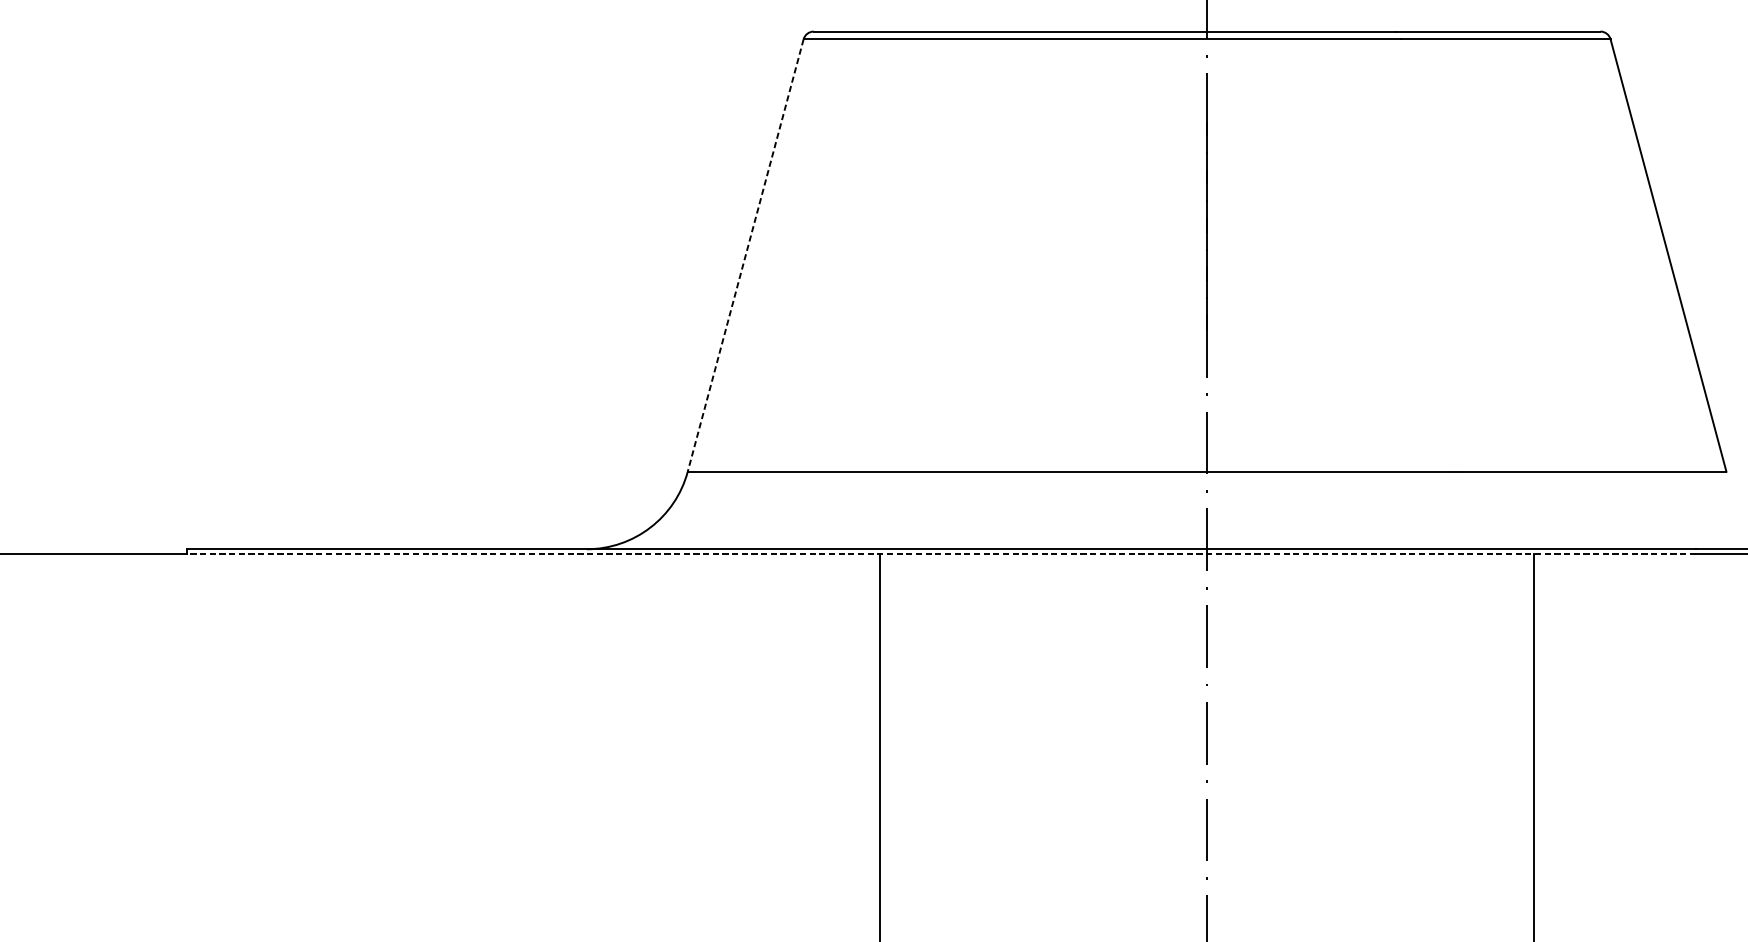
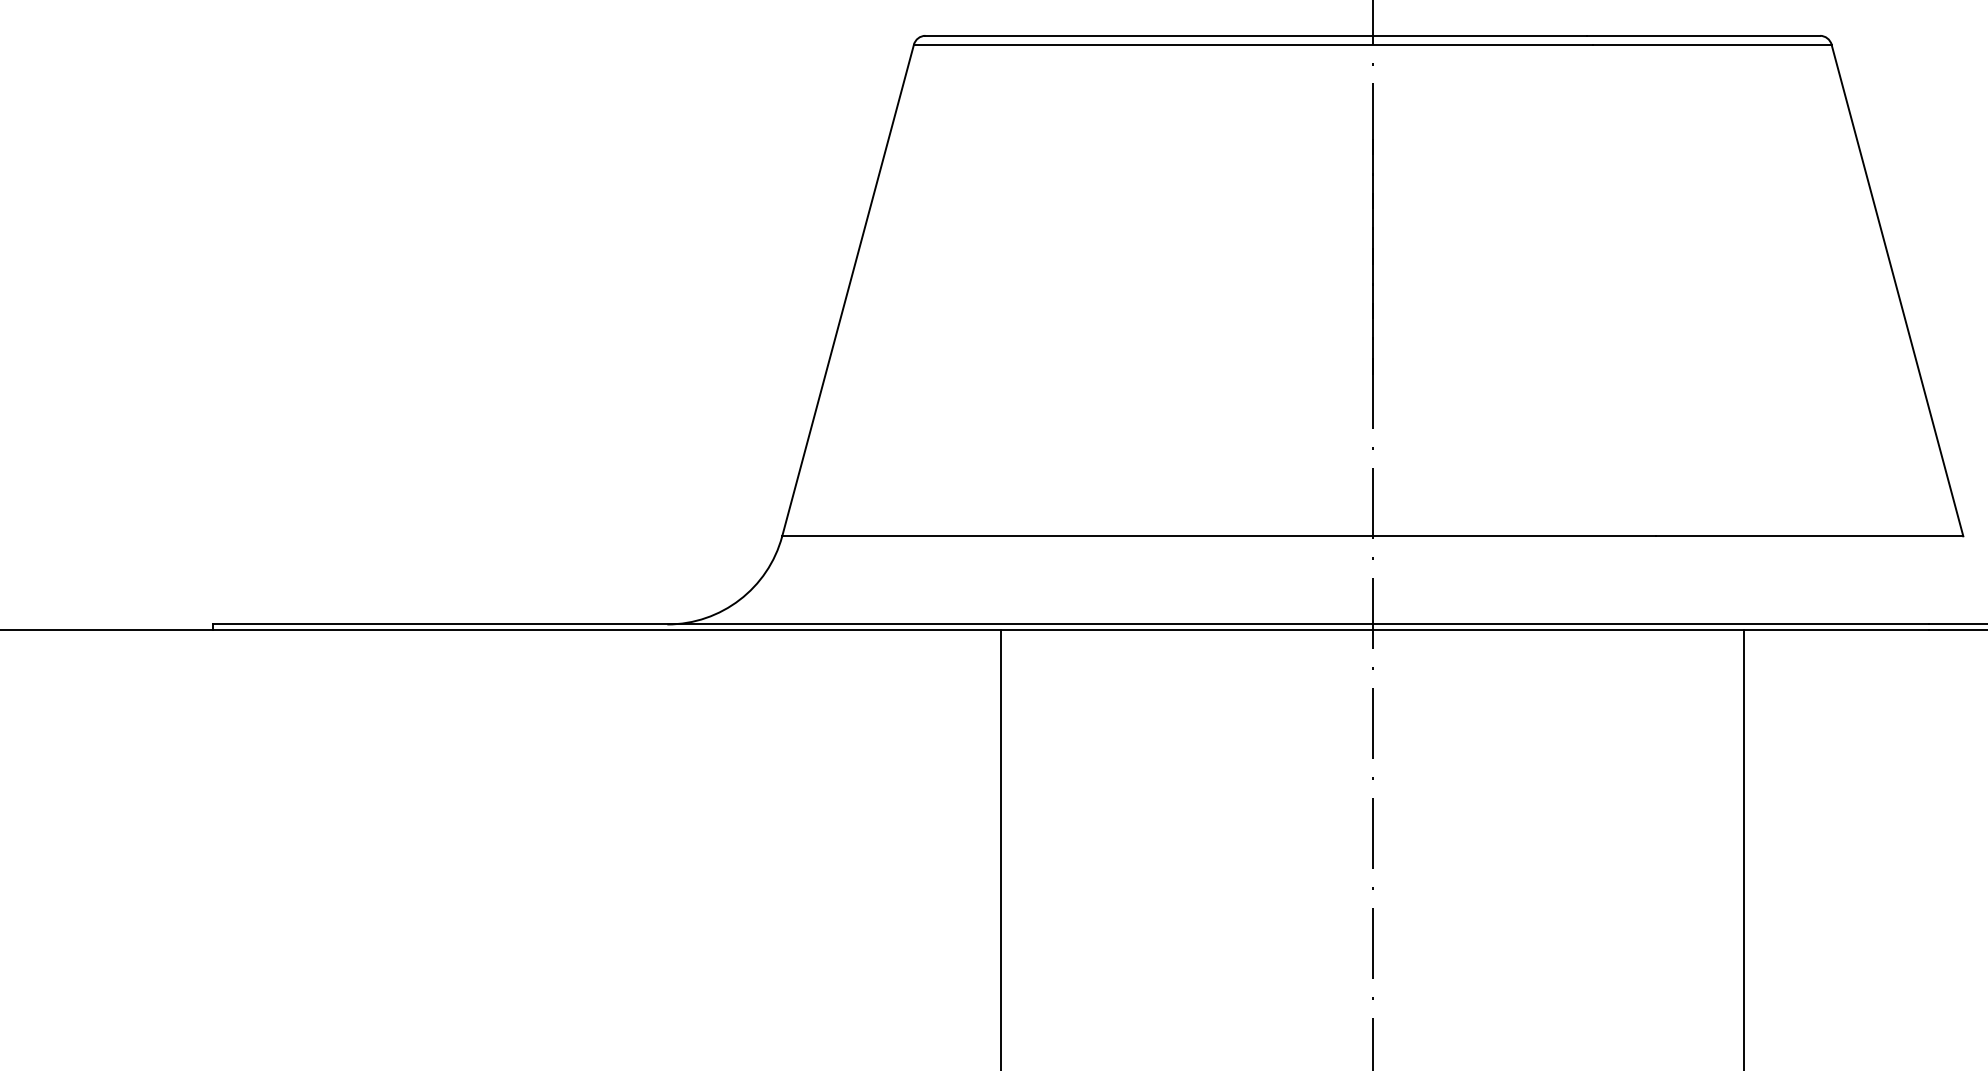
line: (746, 255) -> (848, 290), dashed -> solid
line: (941, 554) -> (1070, 630), dashed -> solid

